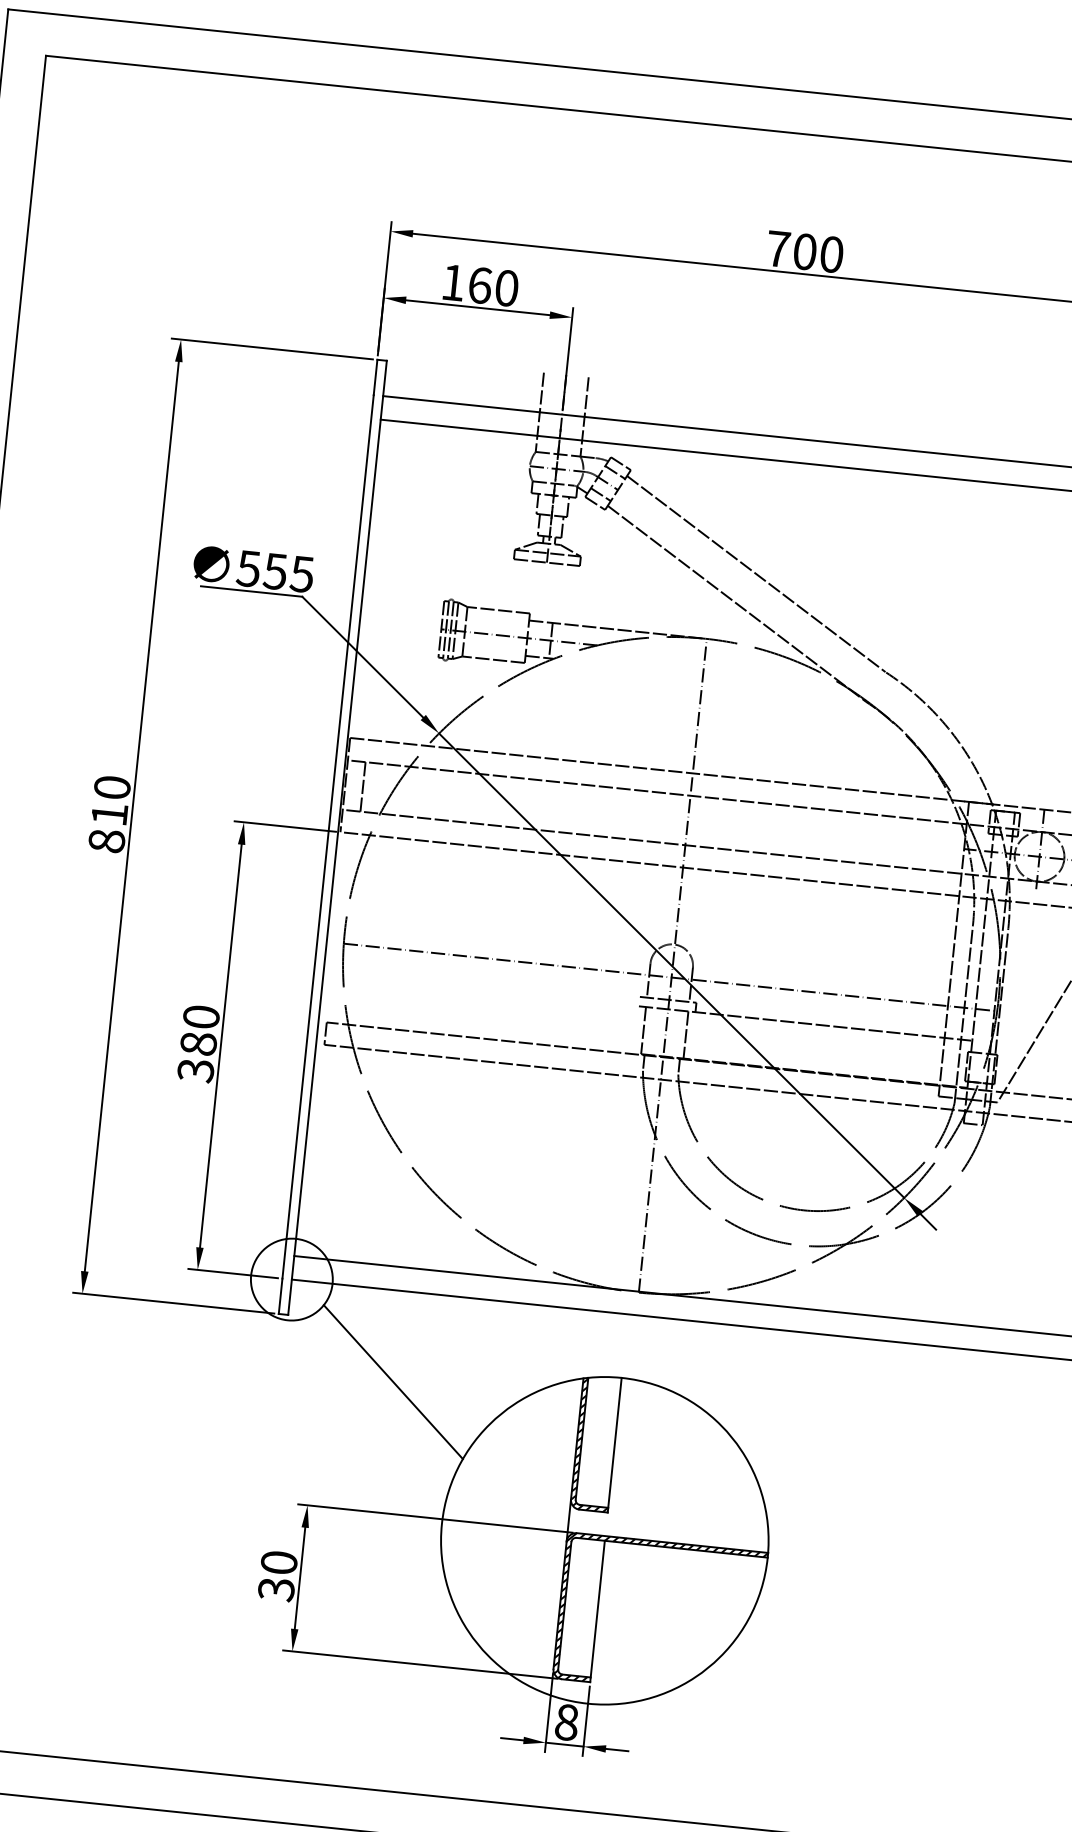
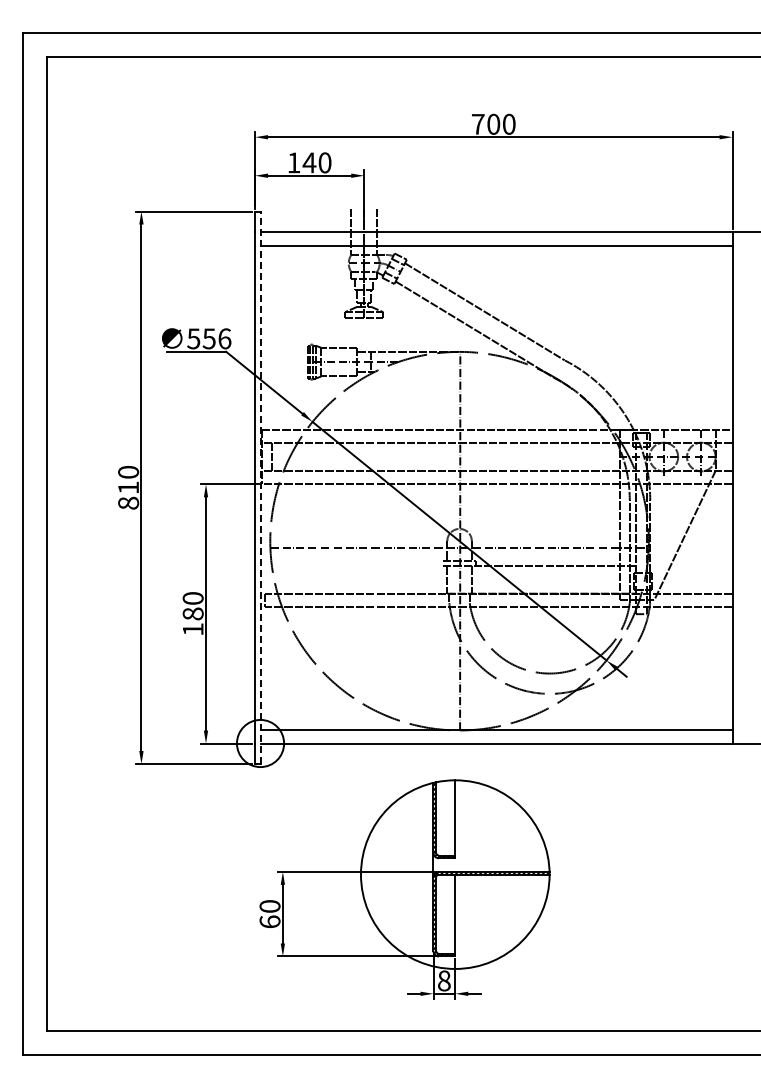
text: (480, 284) -> (309, 162), 160 -> 140
text: (301, 573) -> (224, 338), 555 -> 556
line: (337, 837) -> (260, 487), solid -> dashed
text: (194, 1070) -> (192, 629), 380 -> 180
line: (392, 1382) -> (324, 796), removed
text: (275, 1588) -> (269, 921), 30 -> 60

